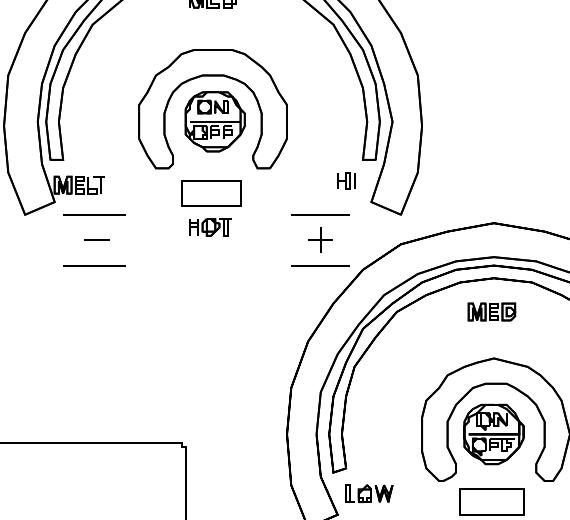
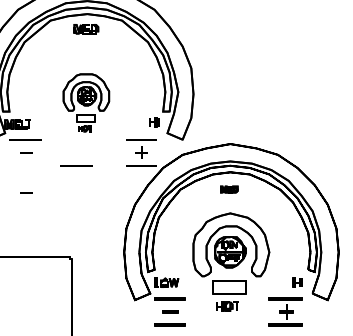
part: (213, 142) -> (86, 102), size x0.6
line: (94, 265) -> (76, 165), moved
part: (492, 311) -> (229, 189), size x0.7
line: (96, 317) -> (26, 192), added

